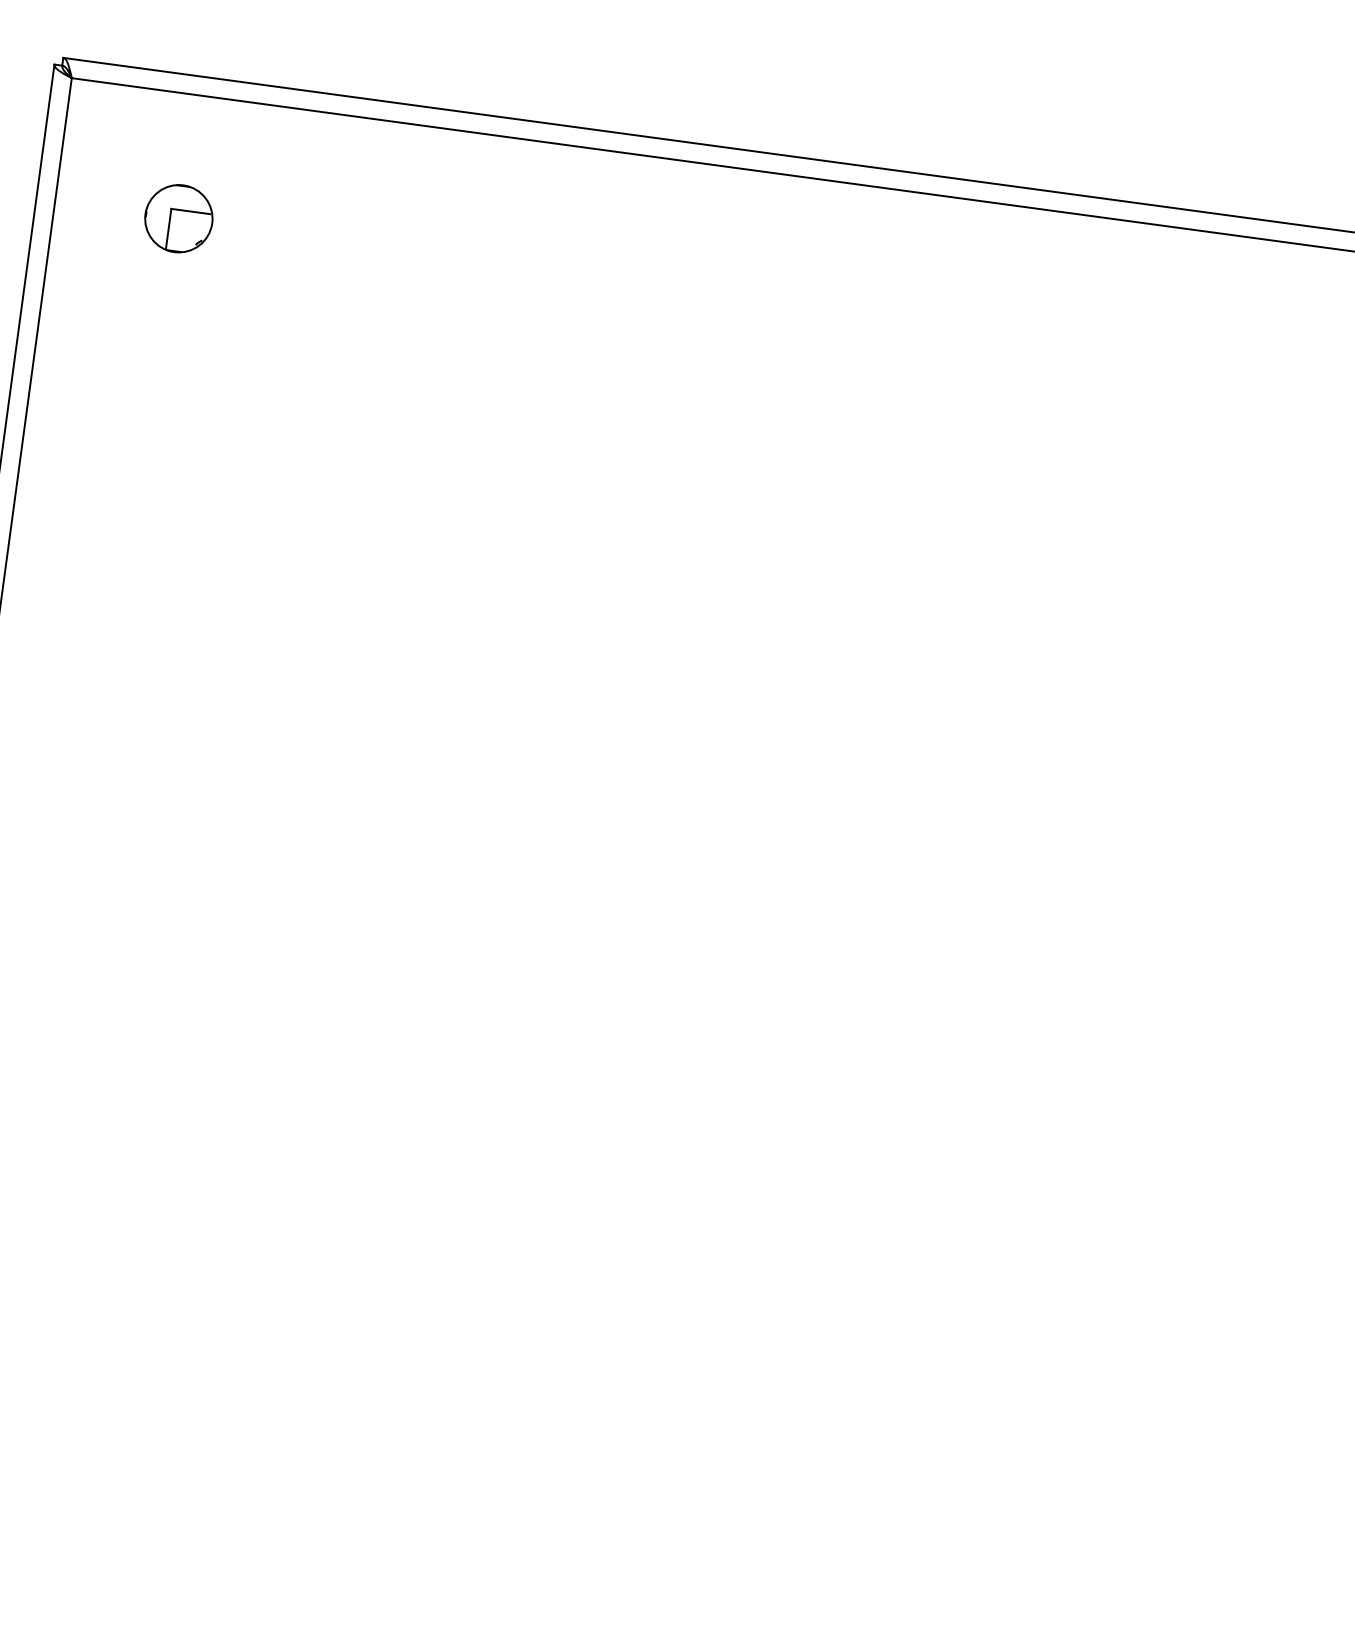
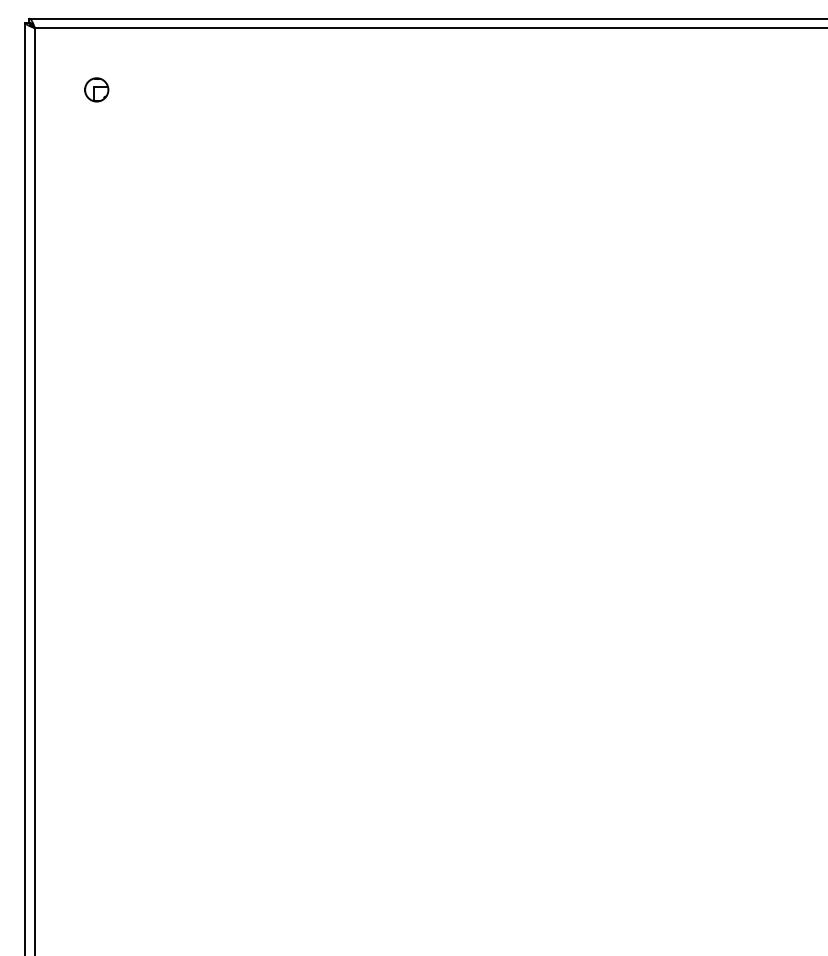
part: (178, 217) -> (96, 89), size x0.7

